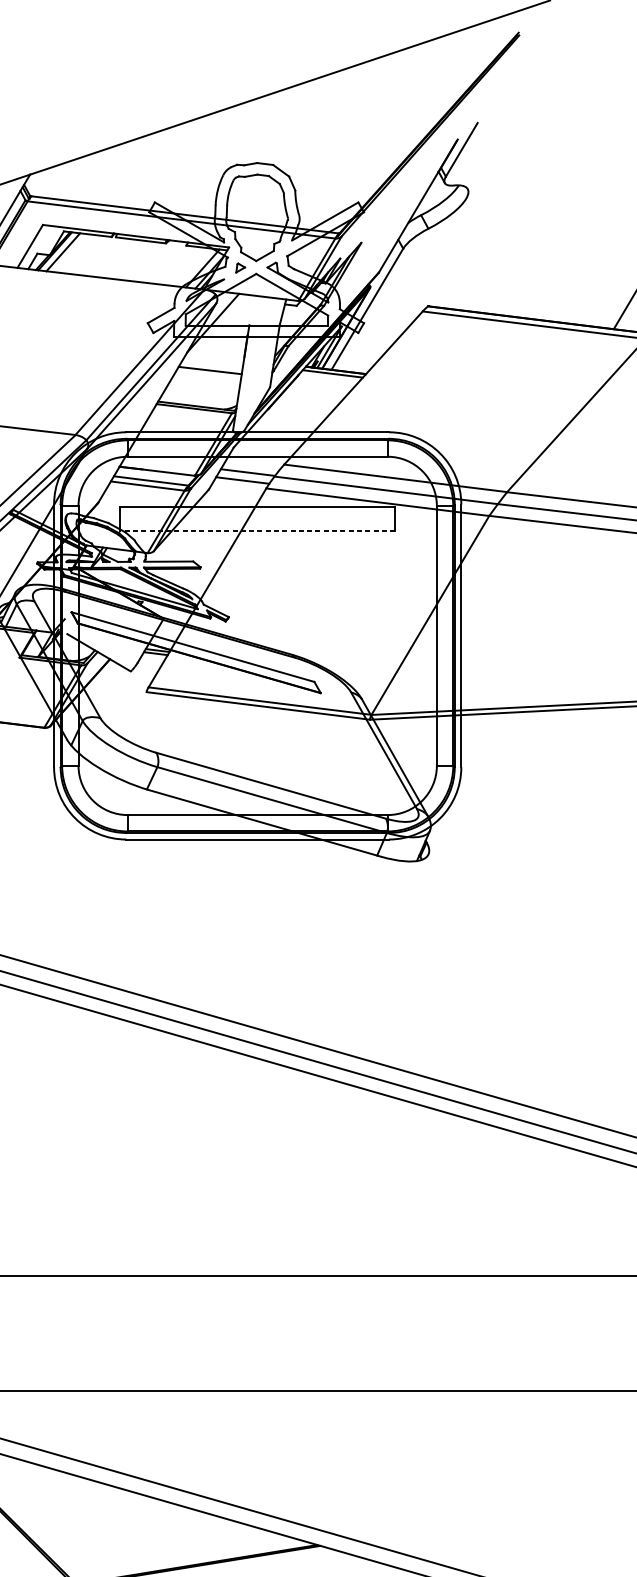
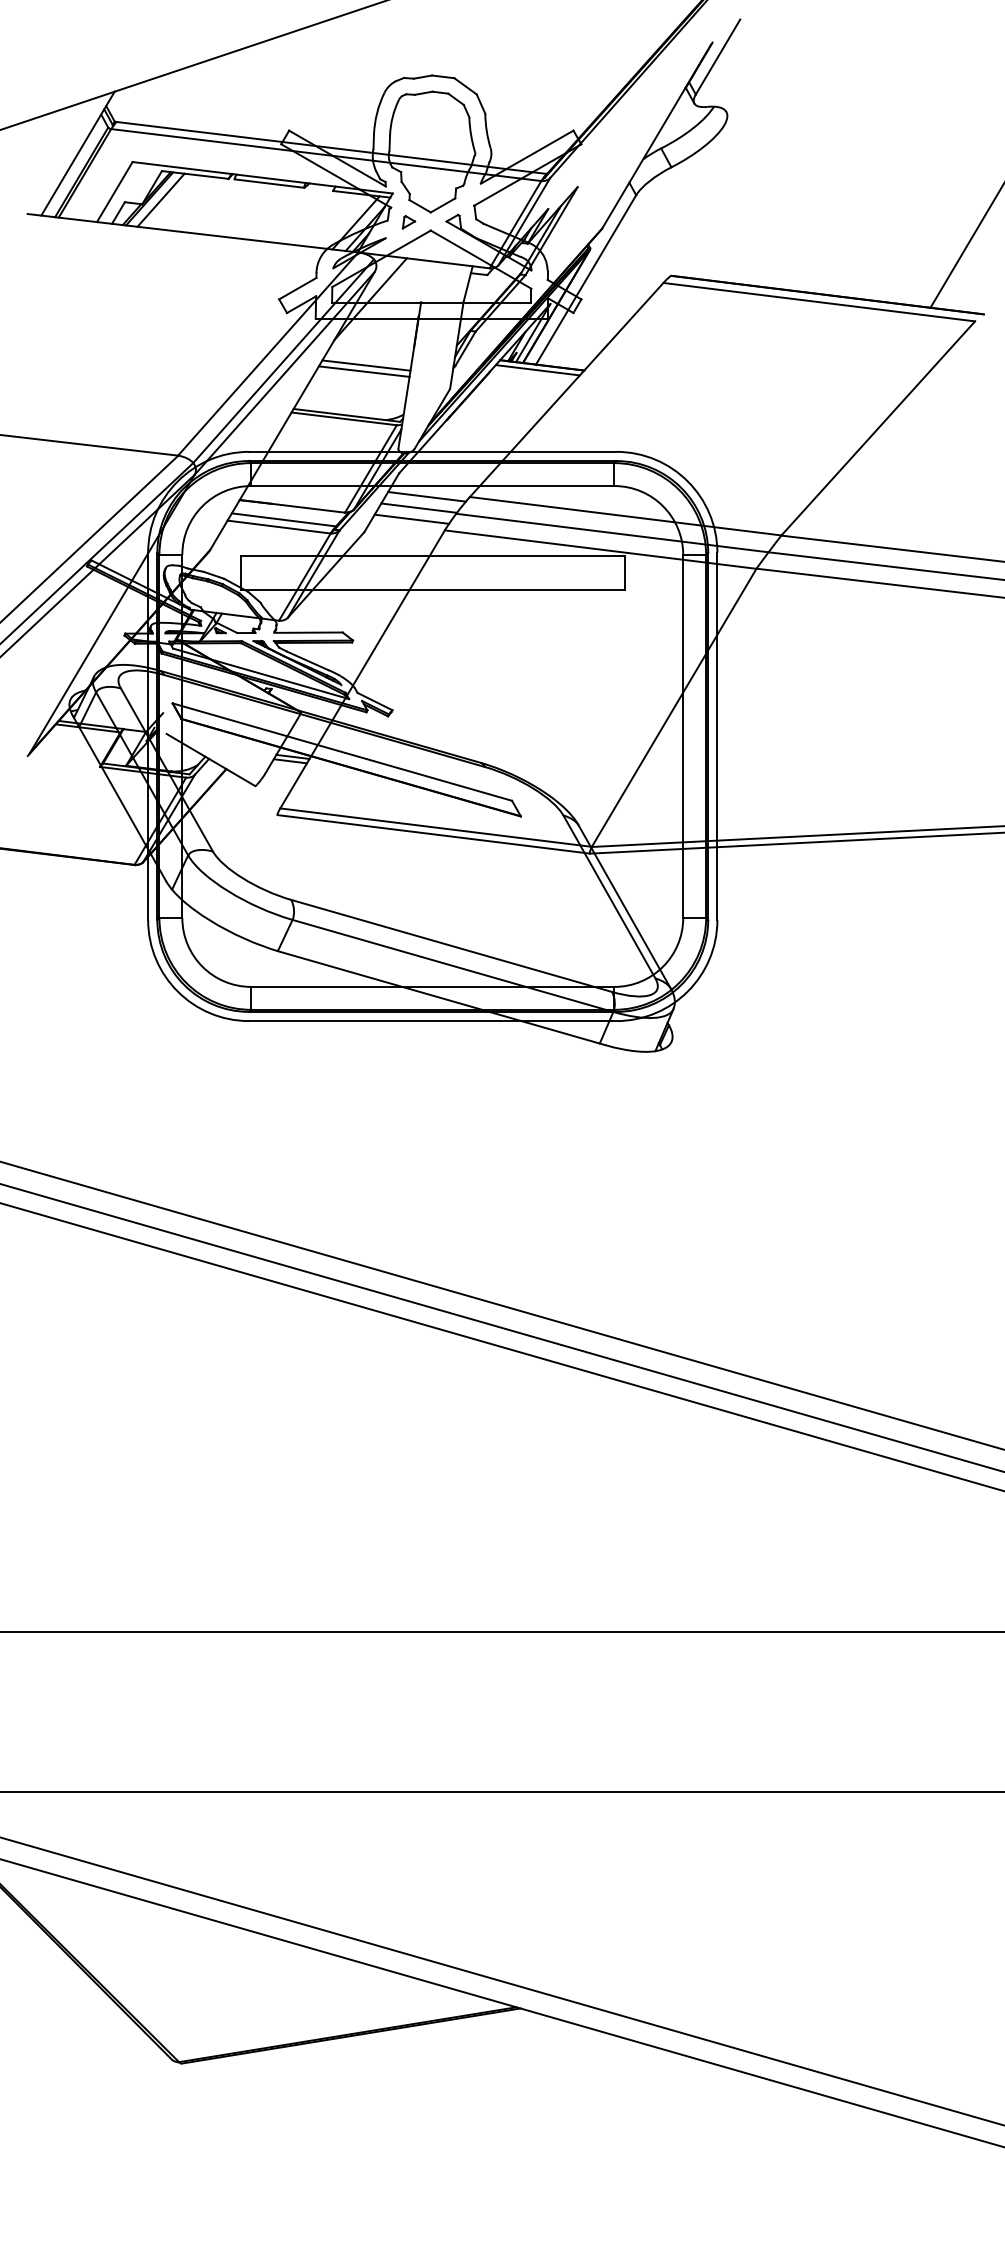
line: (208, 374) -> (363, 371), added
line: (253, 464) -> (426, 496), added
line: (257, 531) -> (432, 590), dashed -> solid

